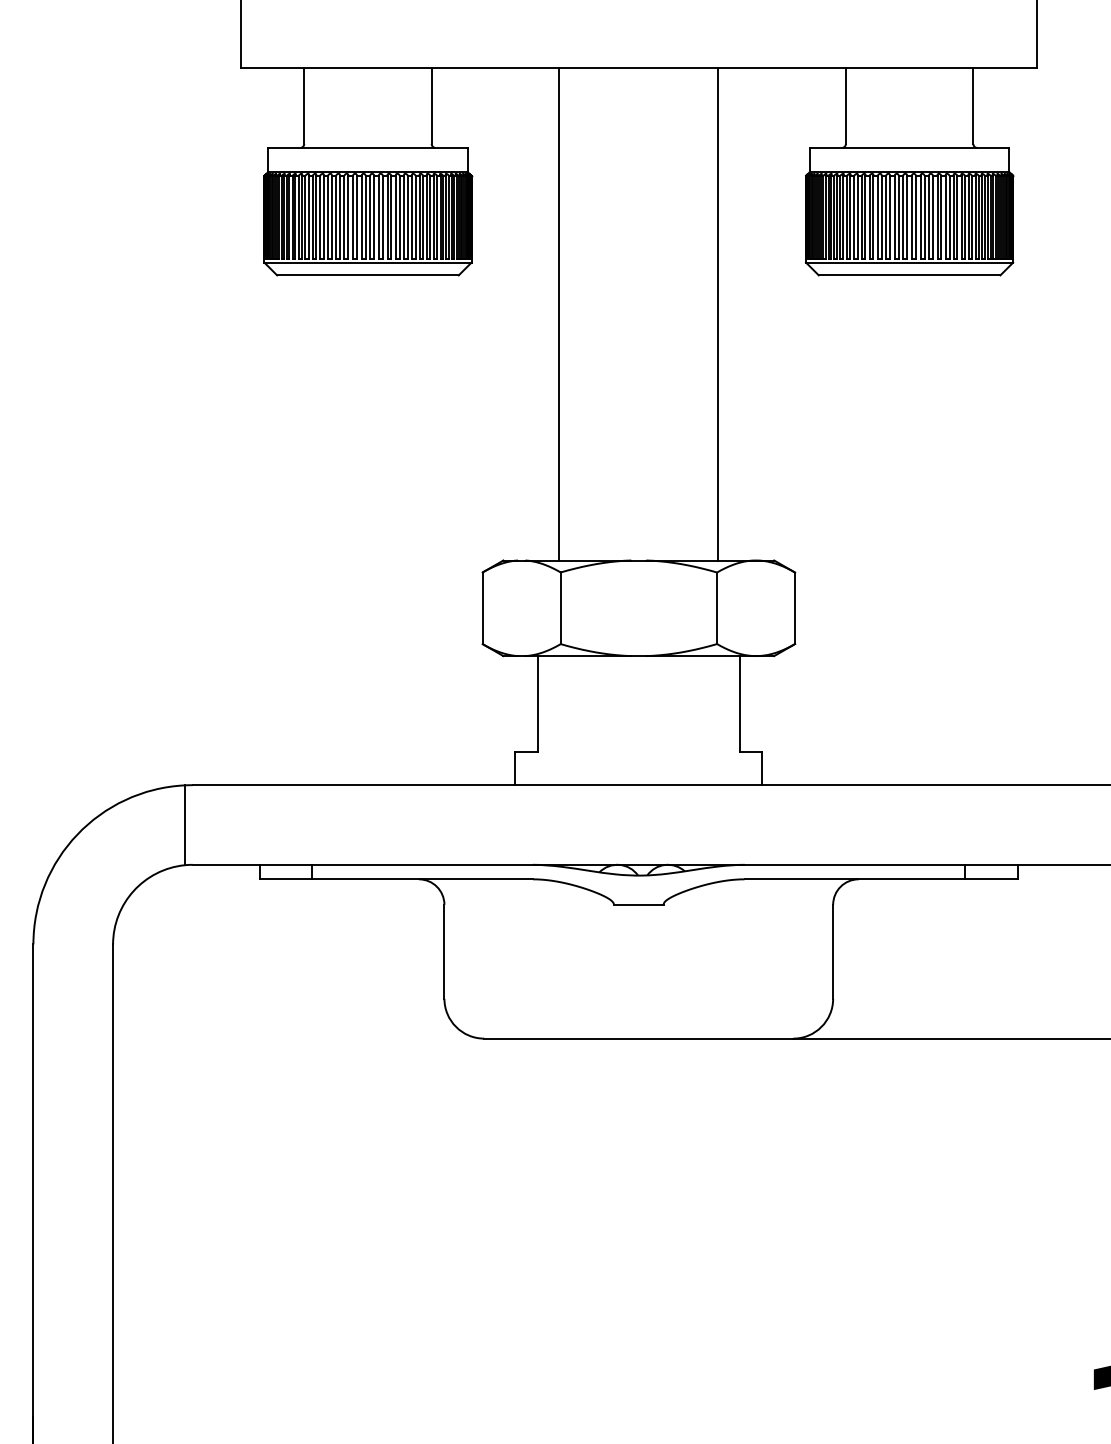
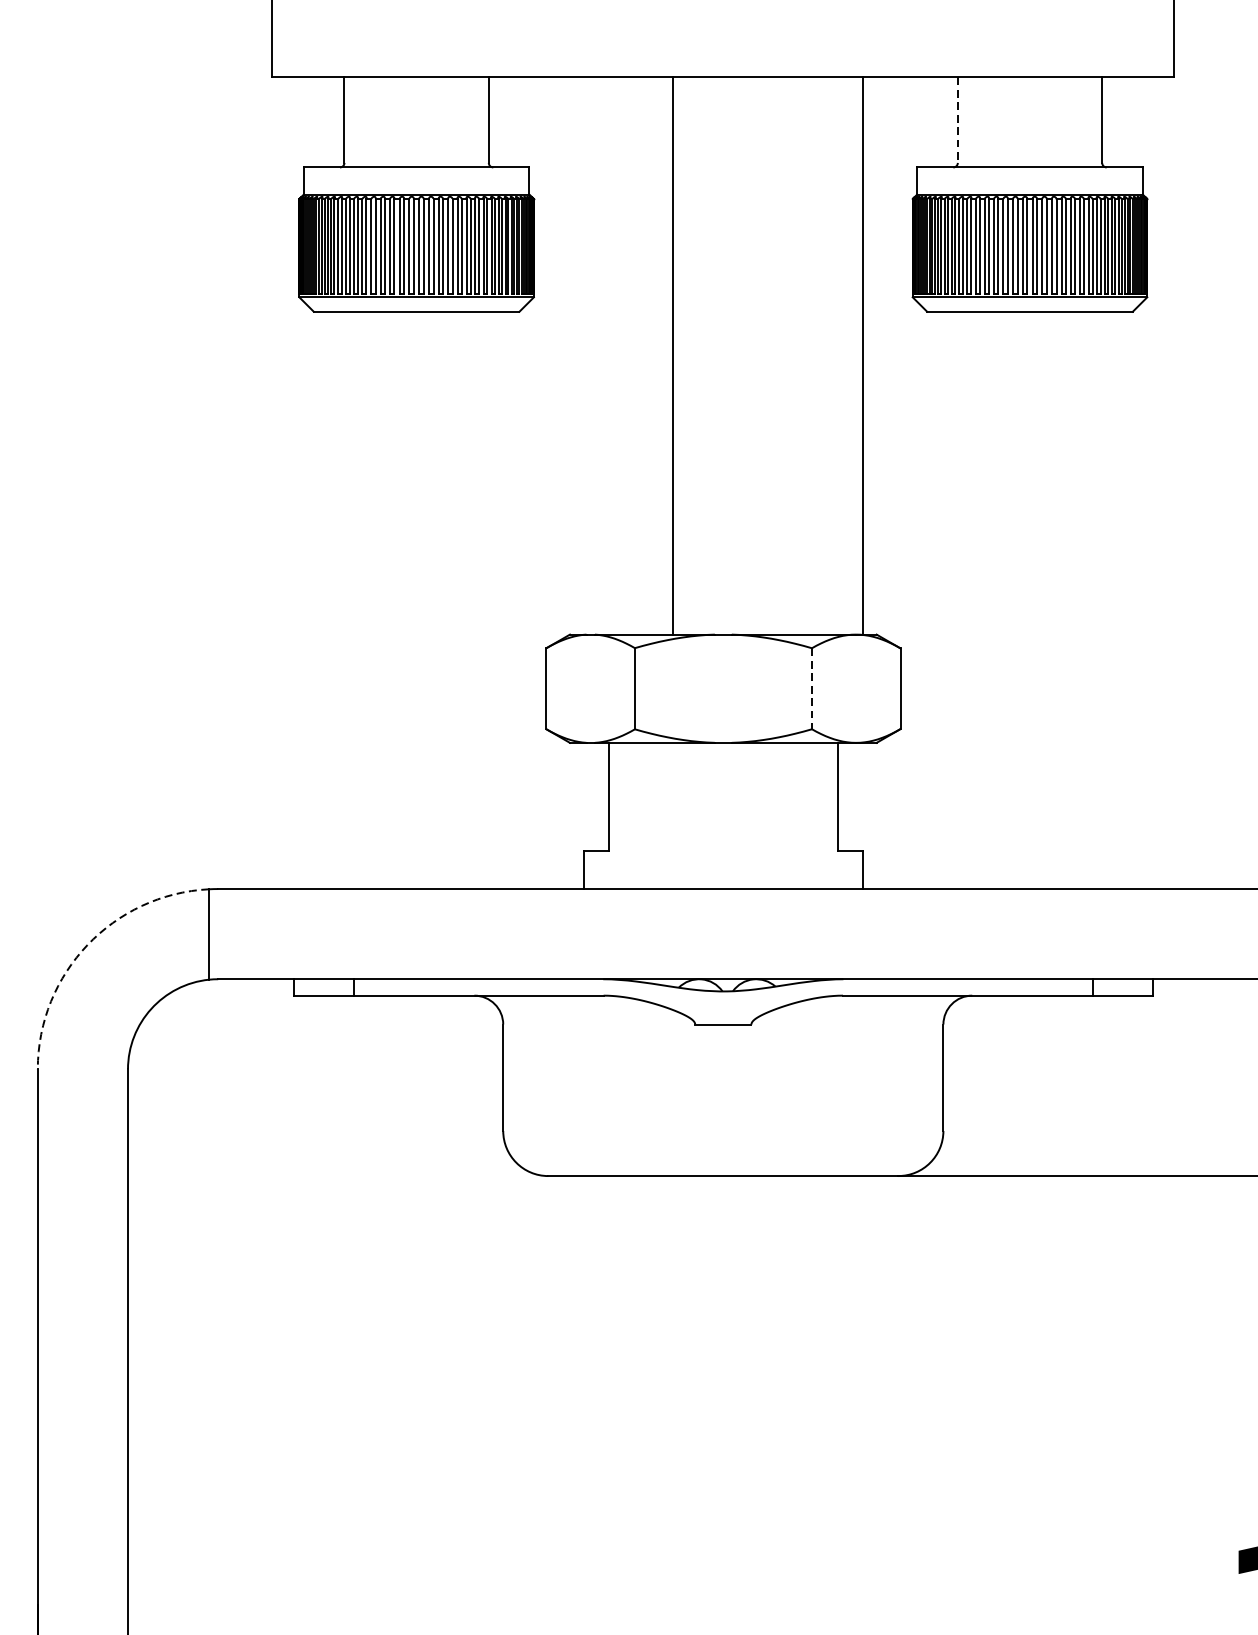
line: (845, 106) -> (957, 120), solid -> dashed
line: (559, 314) -> (673, 356), moved
line: (718, 314) -> (863, 356), moved
line: (717, 608) -> (812, 688), solid -> dashed
arc: (77, 834) -> (87, 944), solid -> dashed

